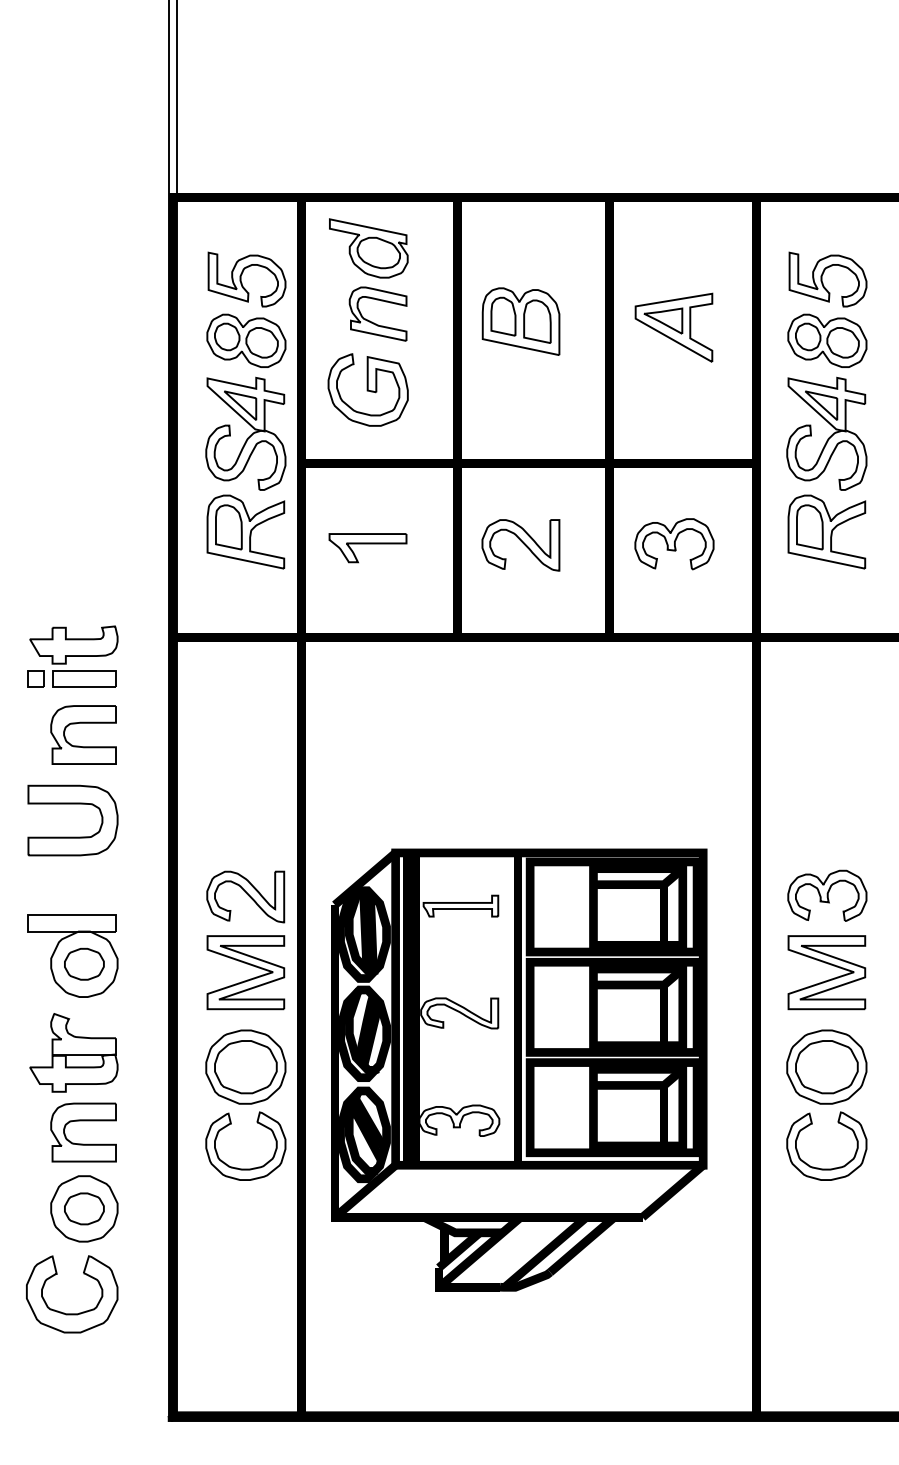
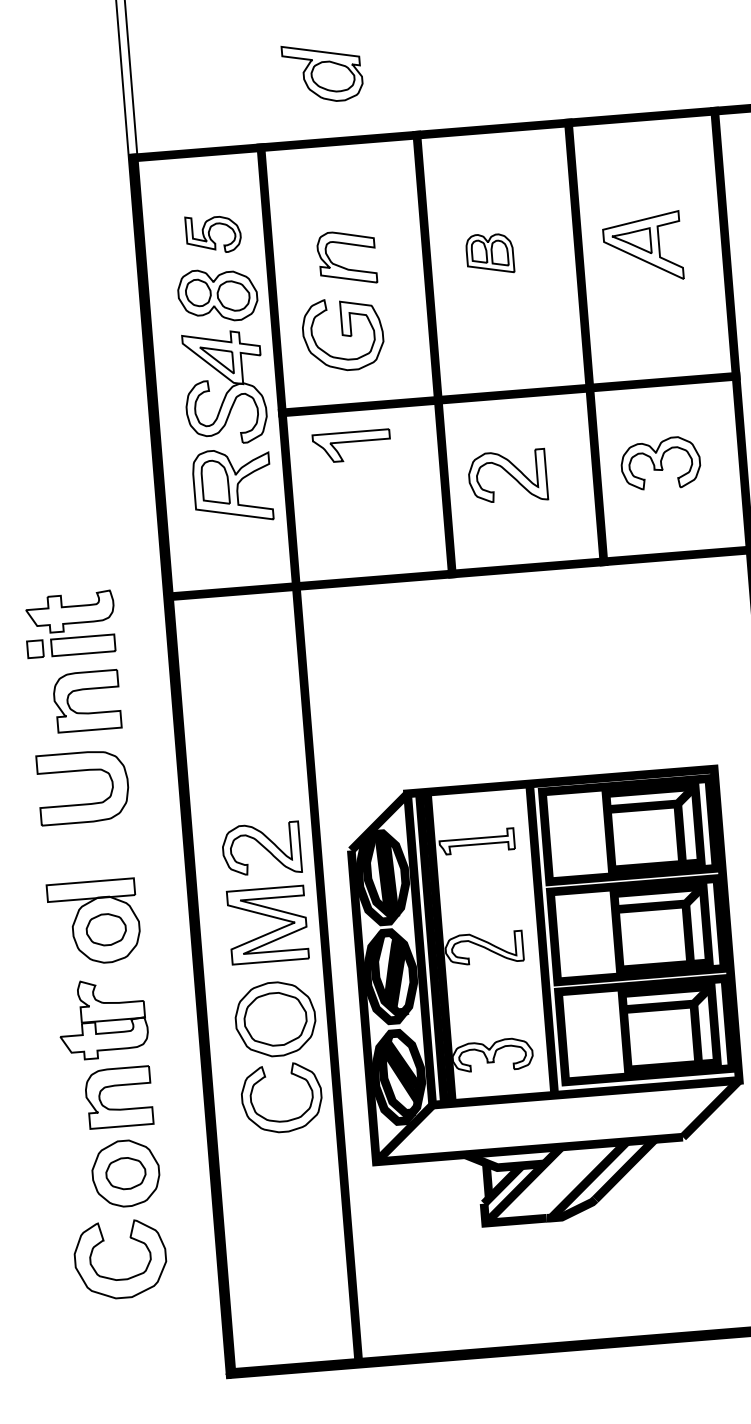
part: (368, 248) -> (322, 72), moved
part: (246, 279) -> (212, 234), size x0.7
part: (520, 321) -> (489, 254), size x0.6
part: (367, 548) -> (351, 446), moved

